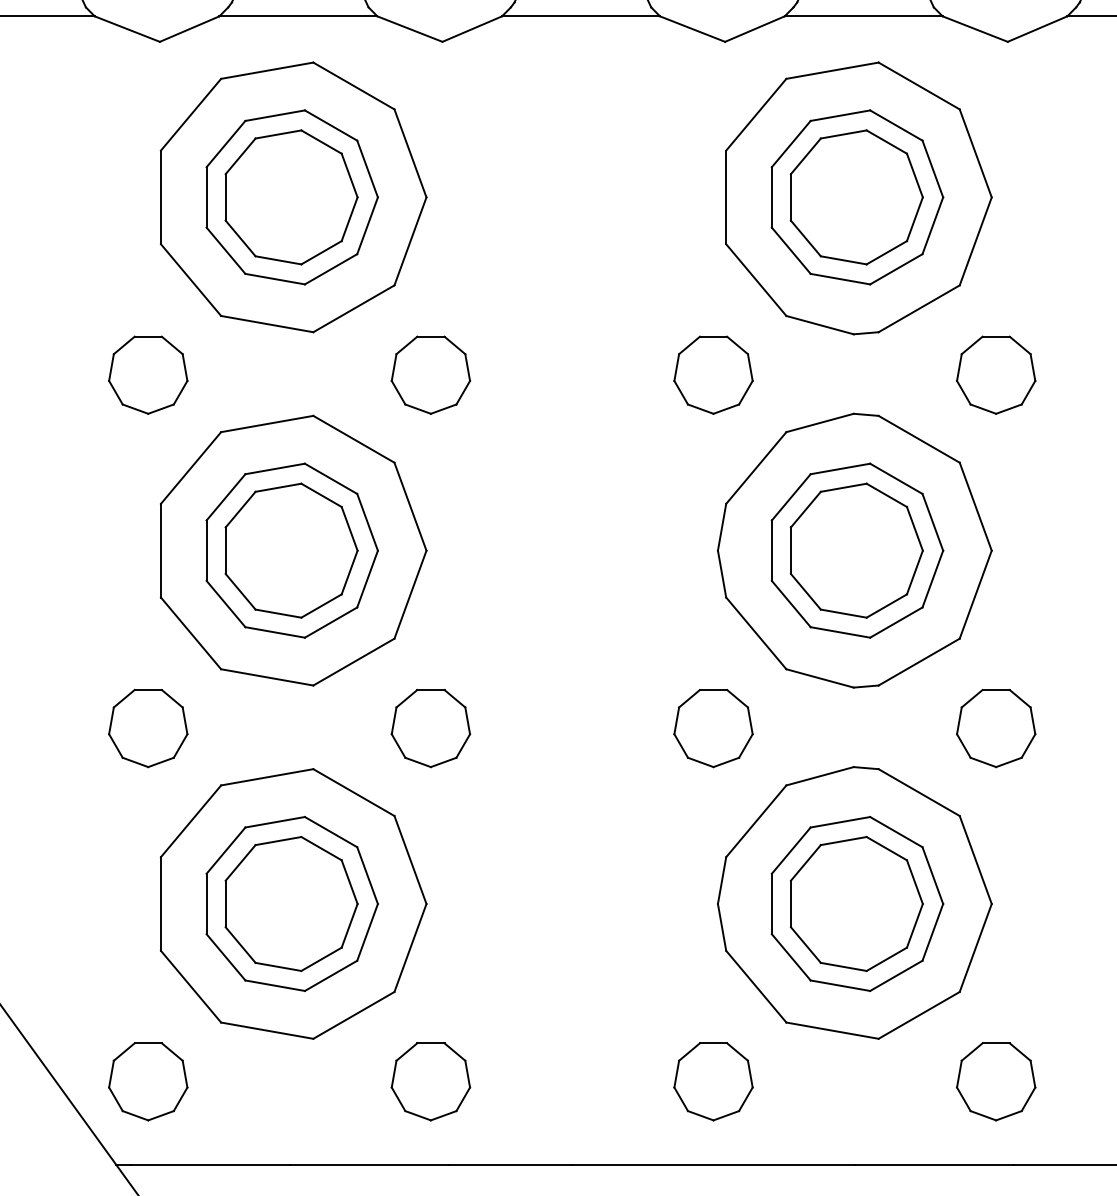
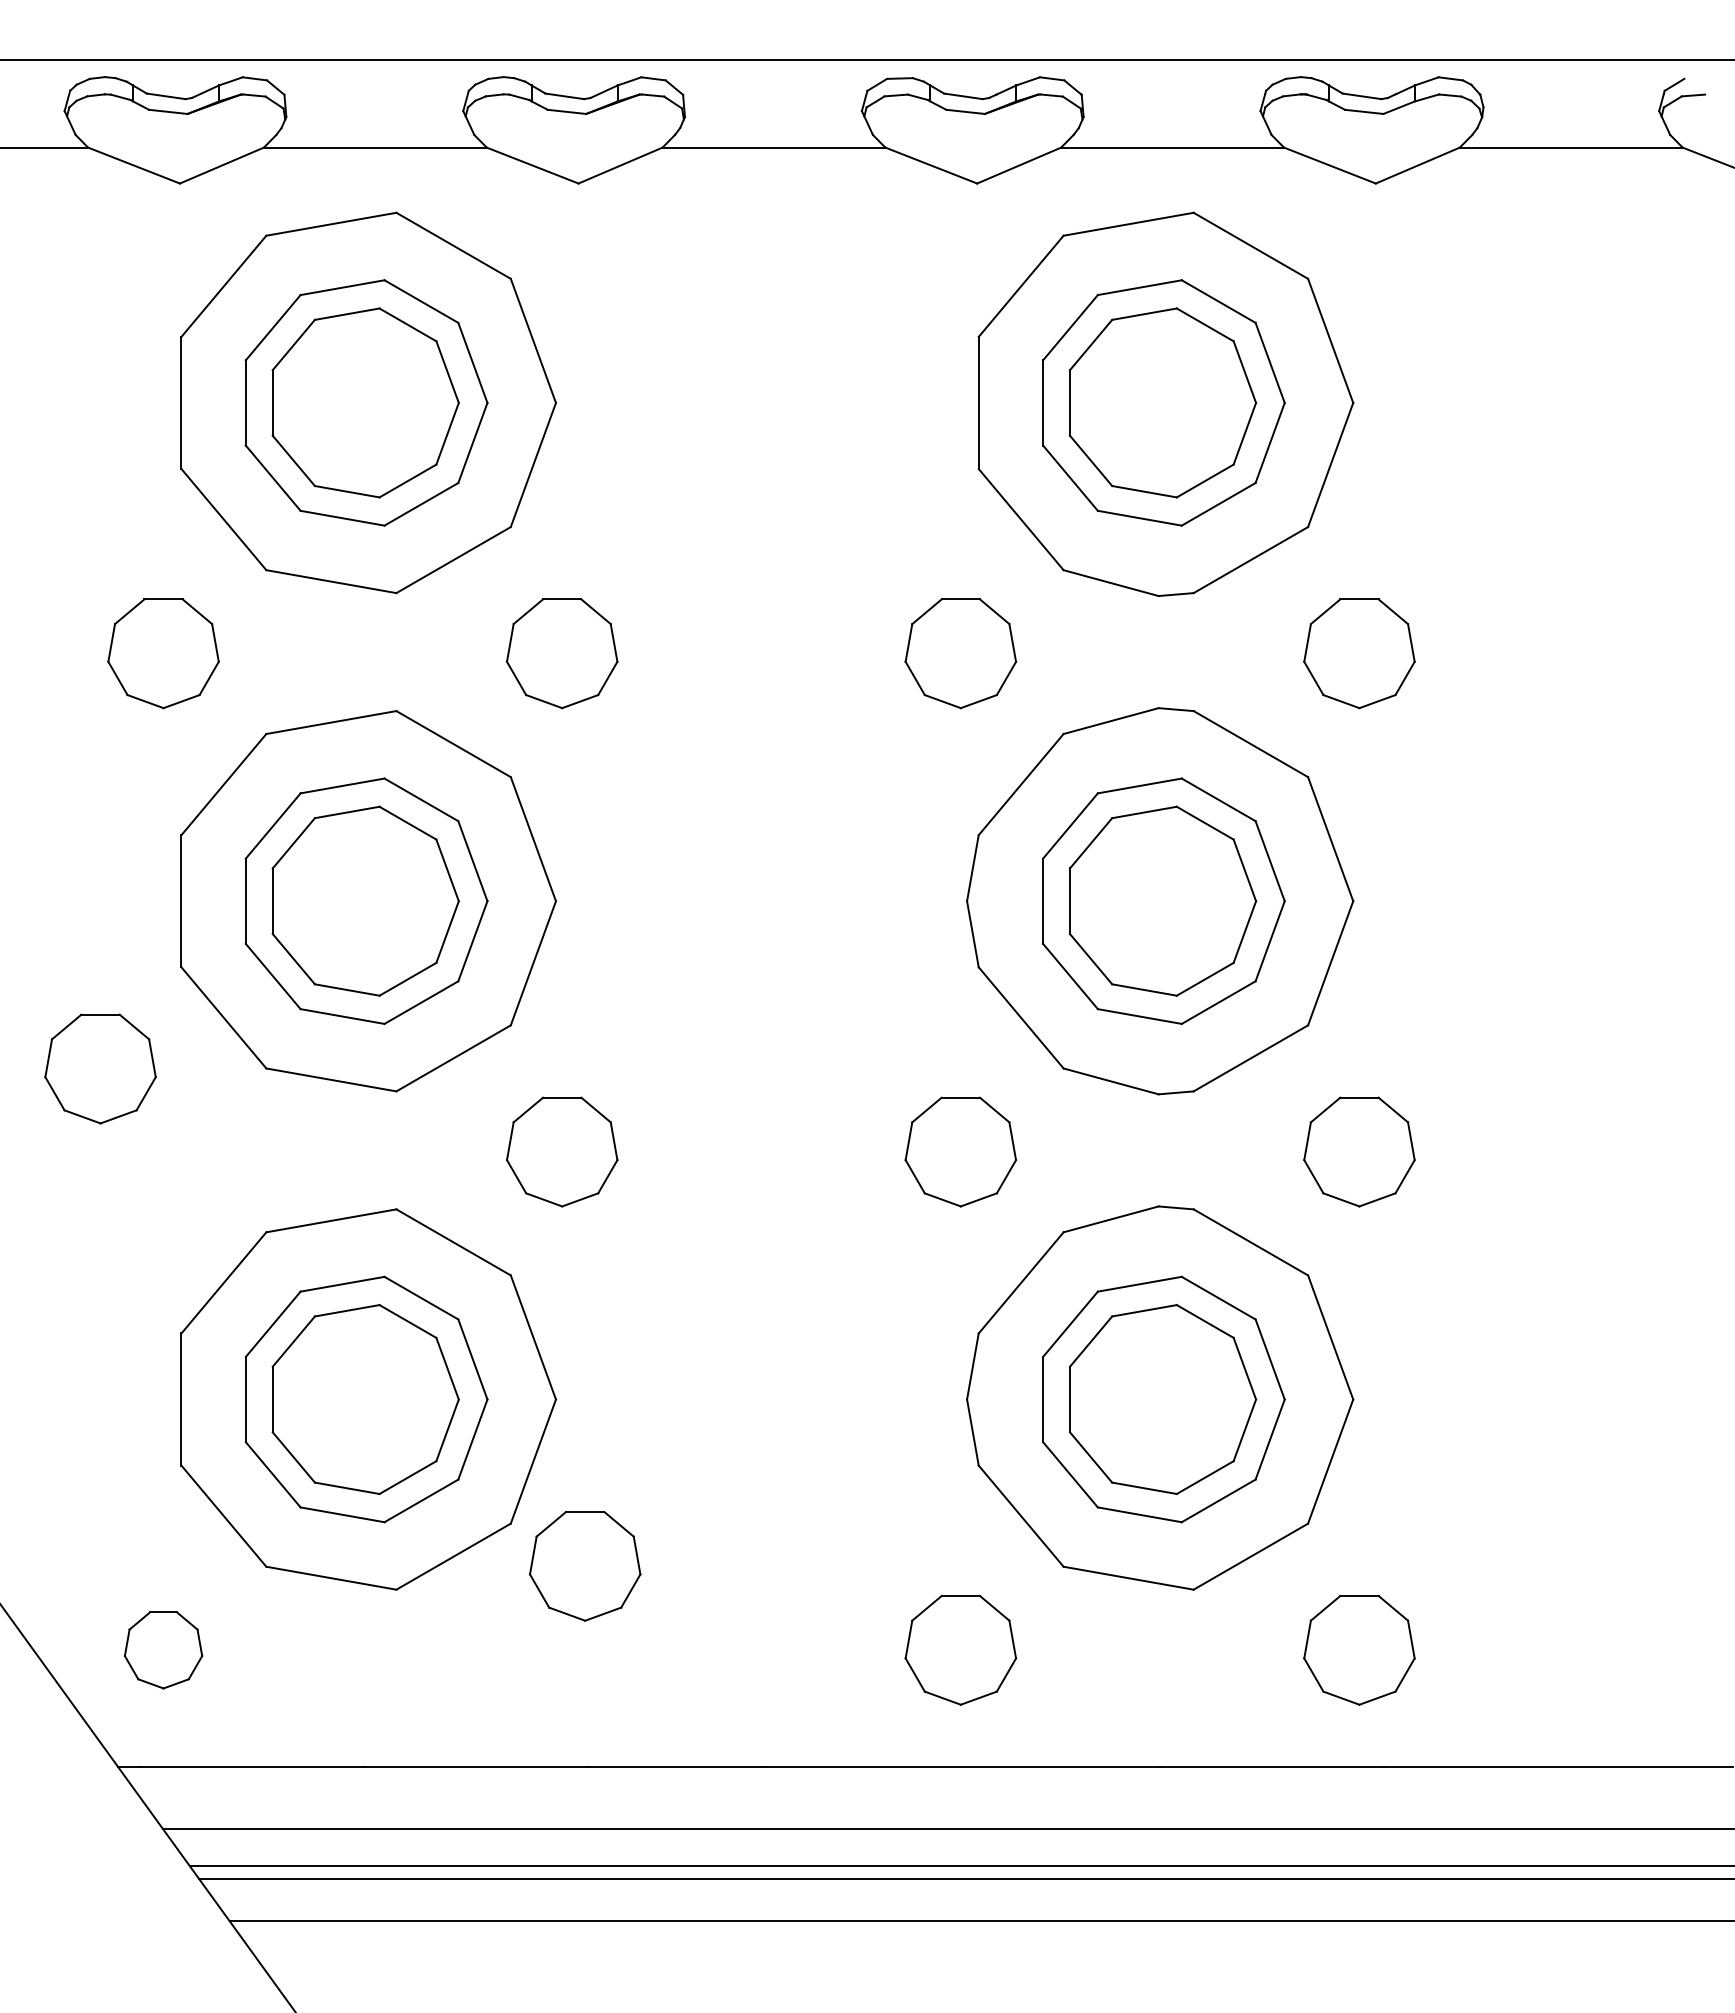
part: (148, 728) -> (100, 1068), moved
part: (148, 1081) -> (163, 1650), size x0.7
part: (431, 1081) -> (585, 1565), moved

